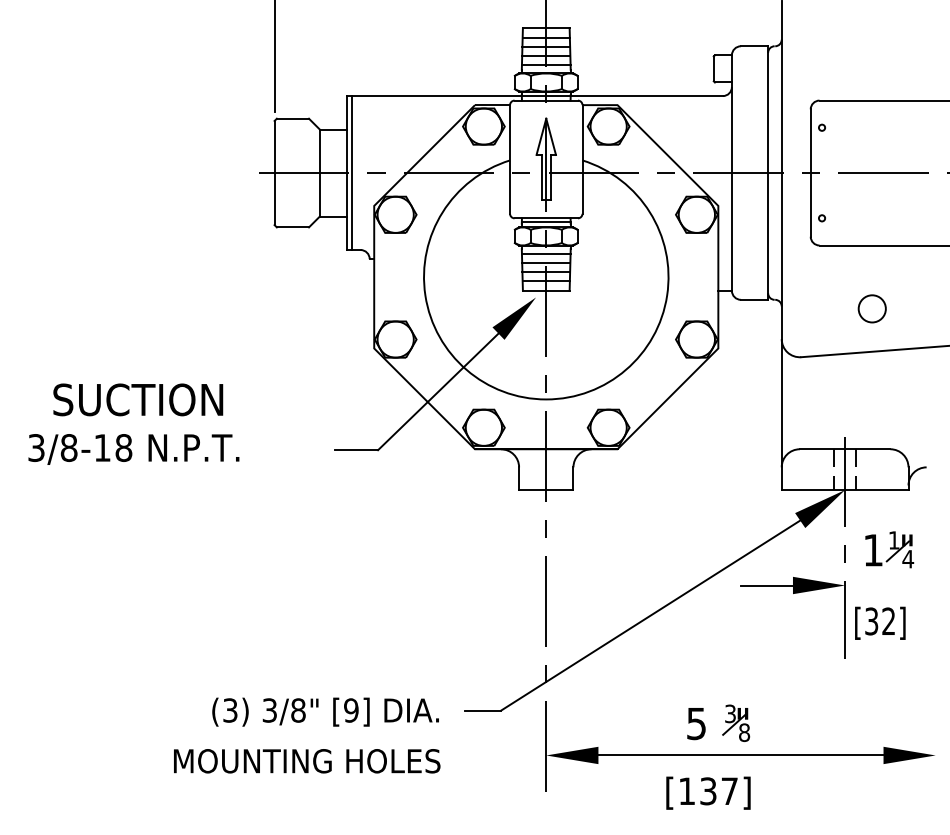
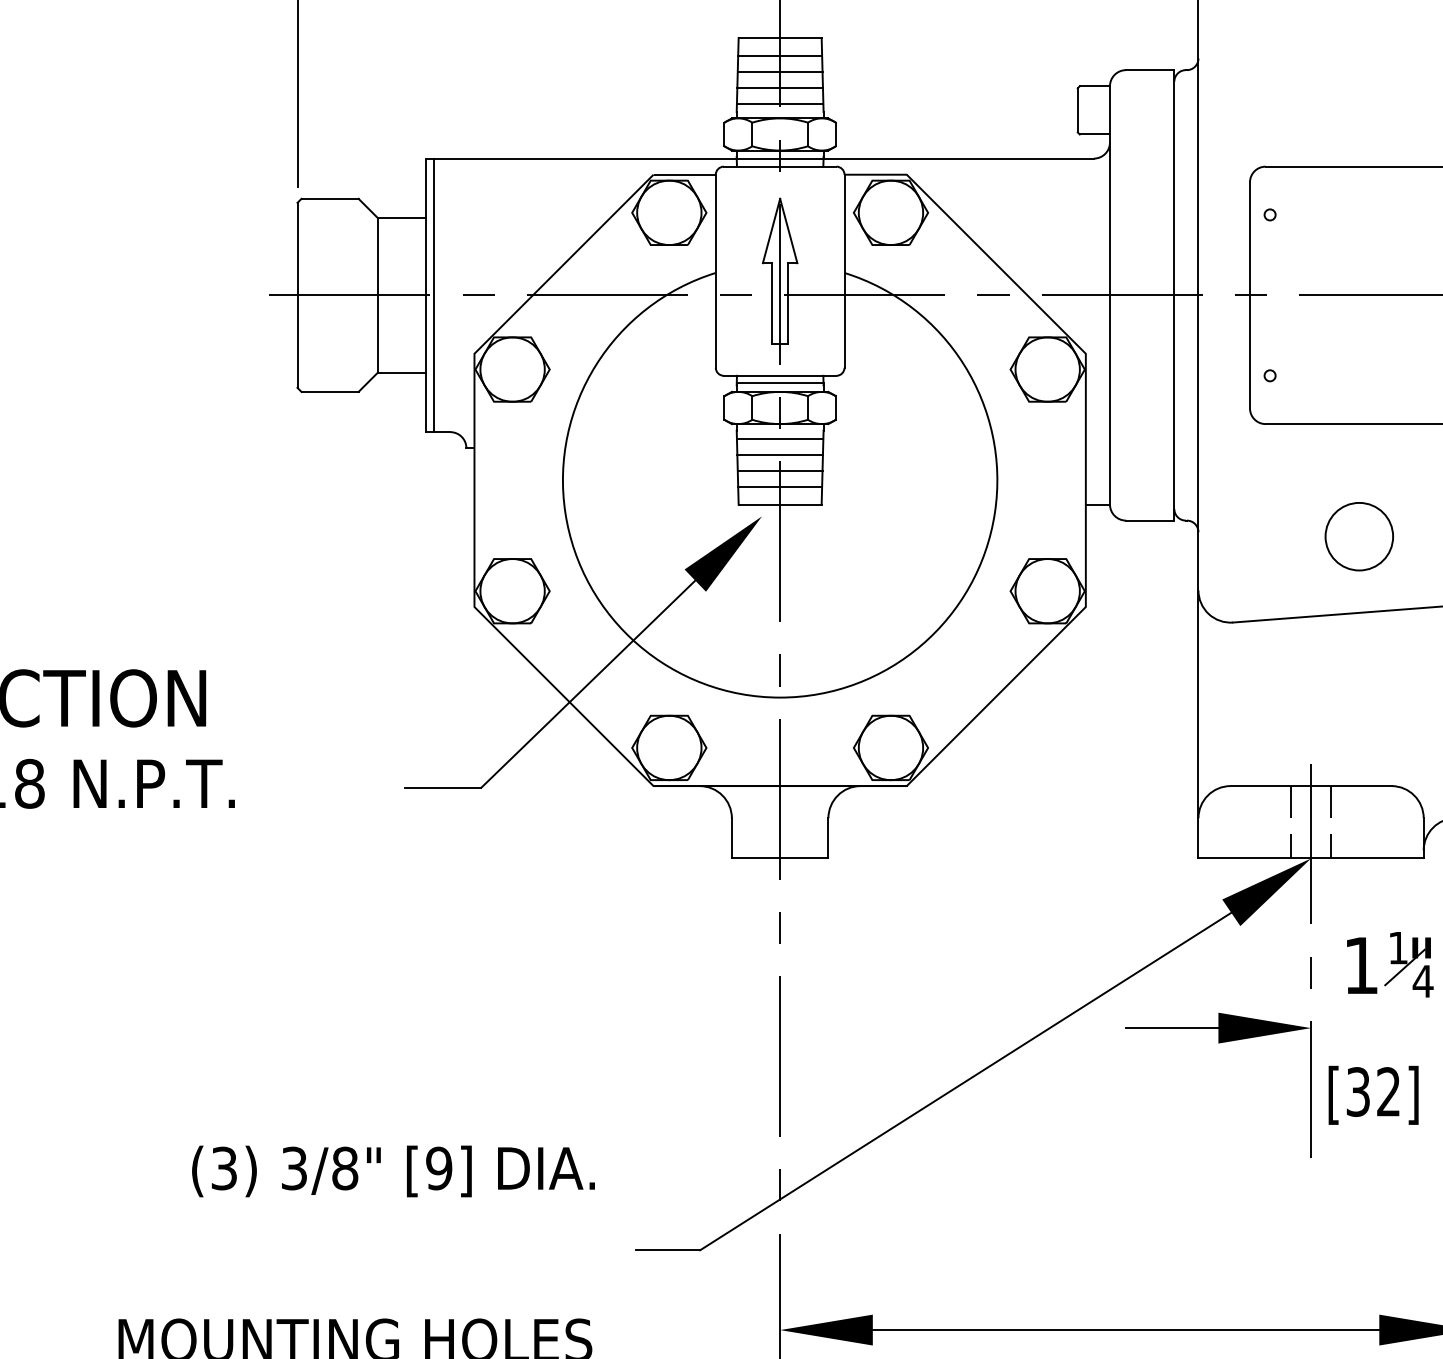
circle: (871, 308) -> (1357, 536), size x1.4
text: (325, 711) -> (393, 1170), moved
part: (725, 722) -> (1098, 1271), removed

